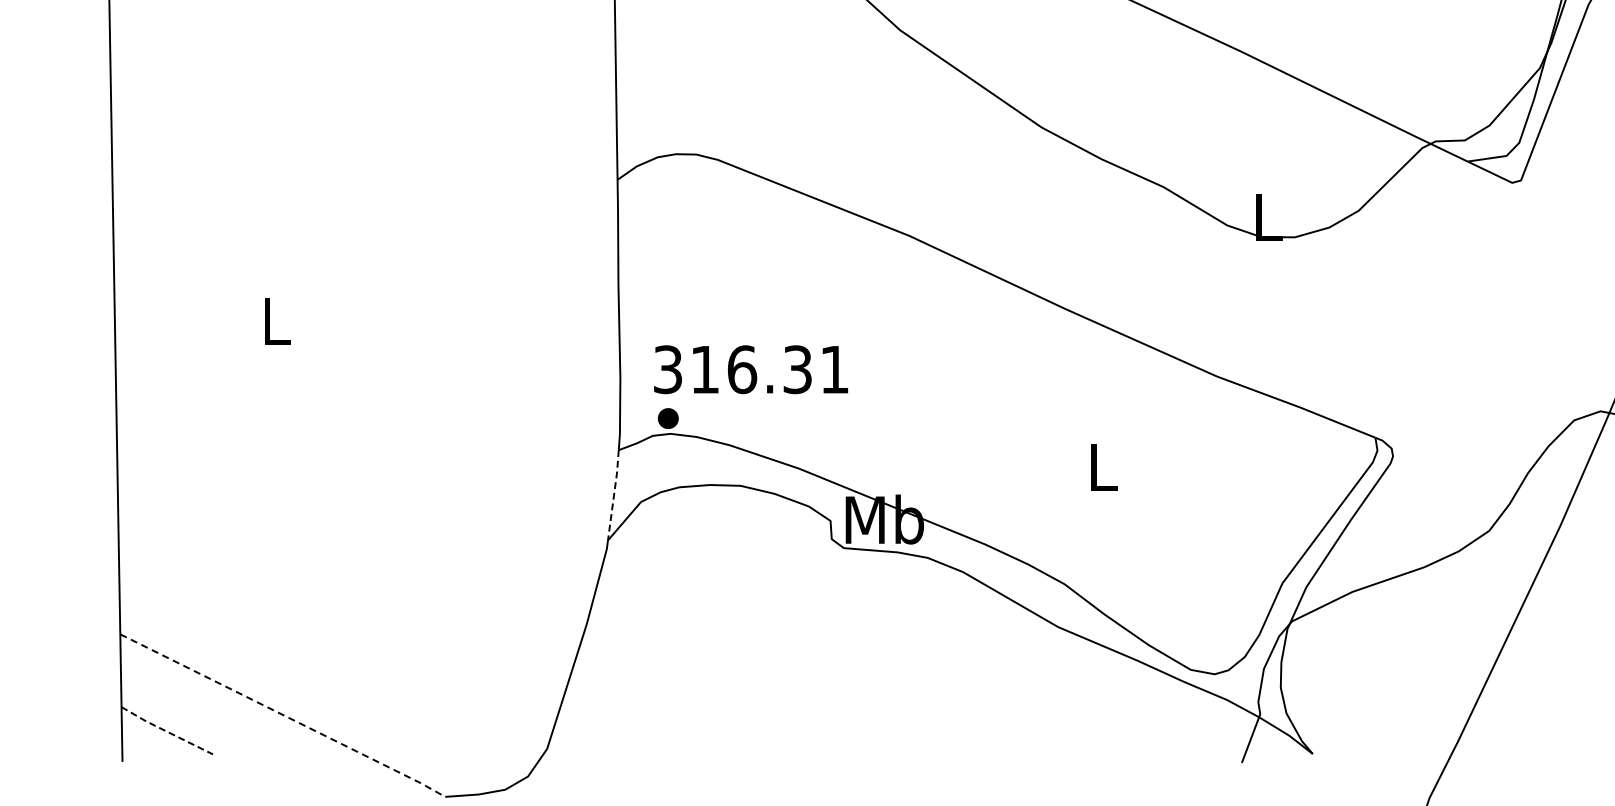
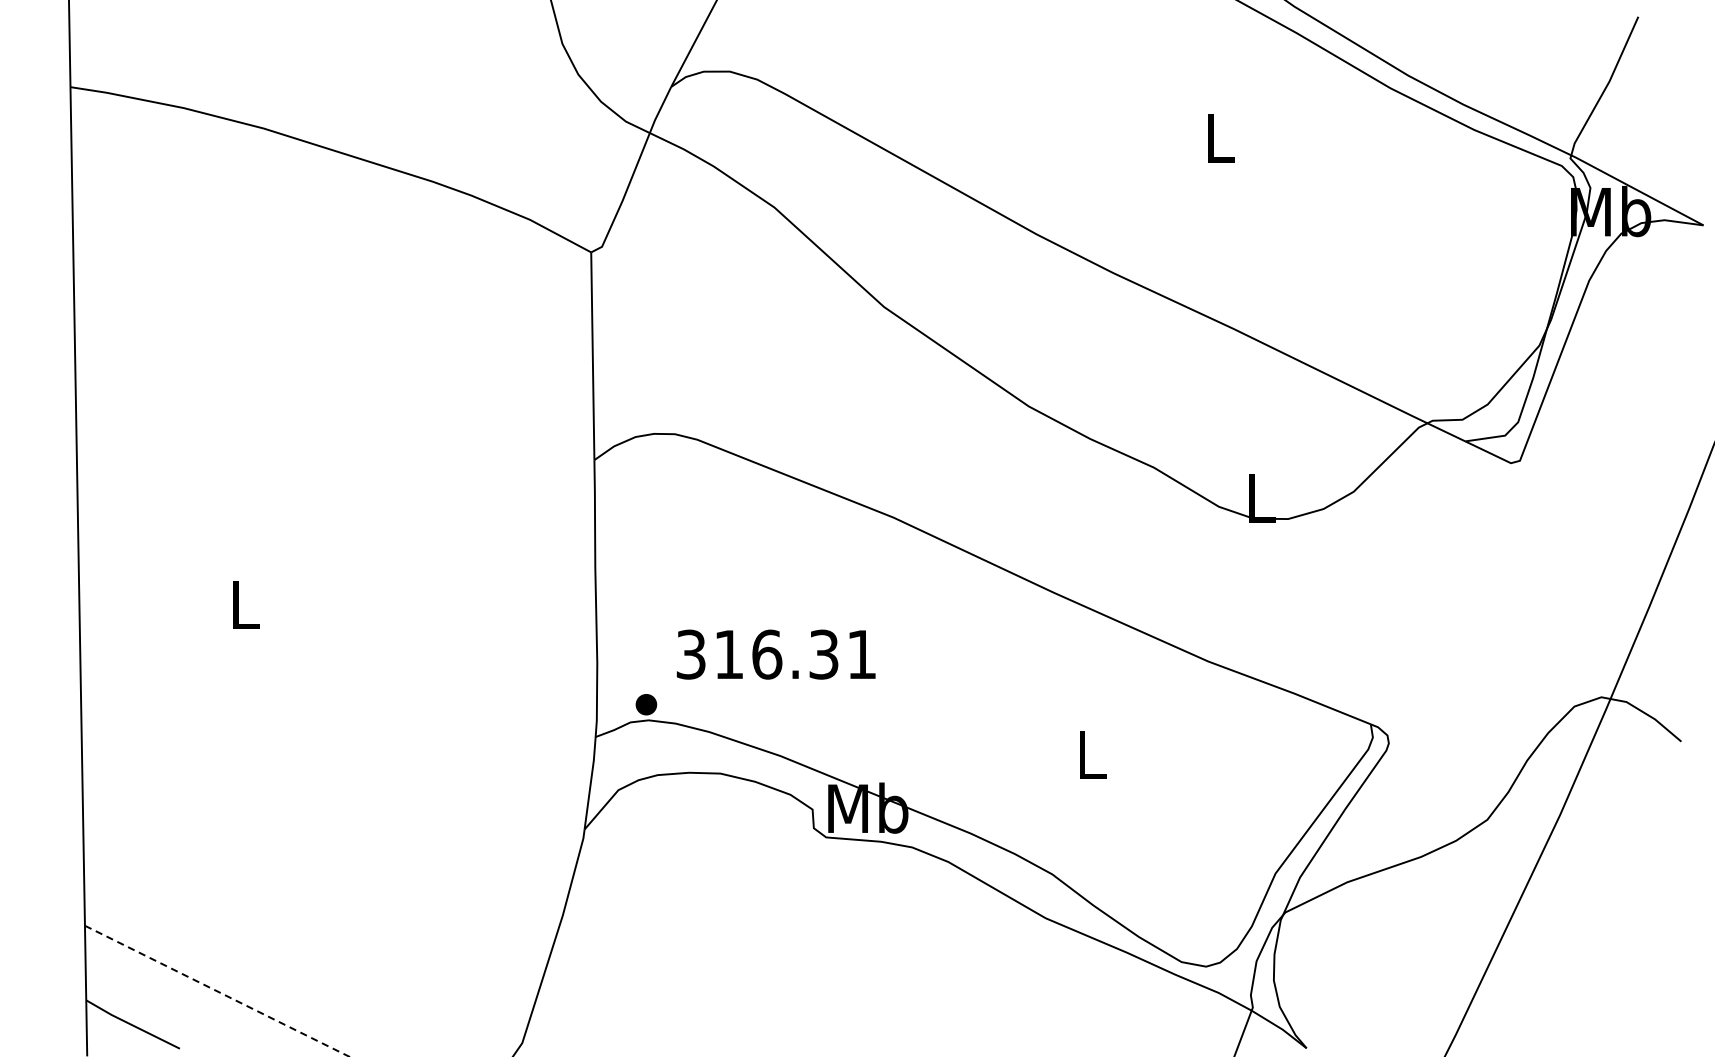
text: (750, 369) -> (775, 654), moved
line: (613, 495) -> (590, 783), dashed -> solid
line: (166, 731) -> (132, 1025), dashed -> solid

